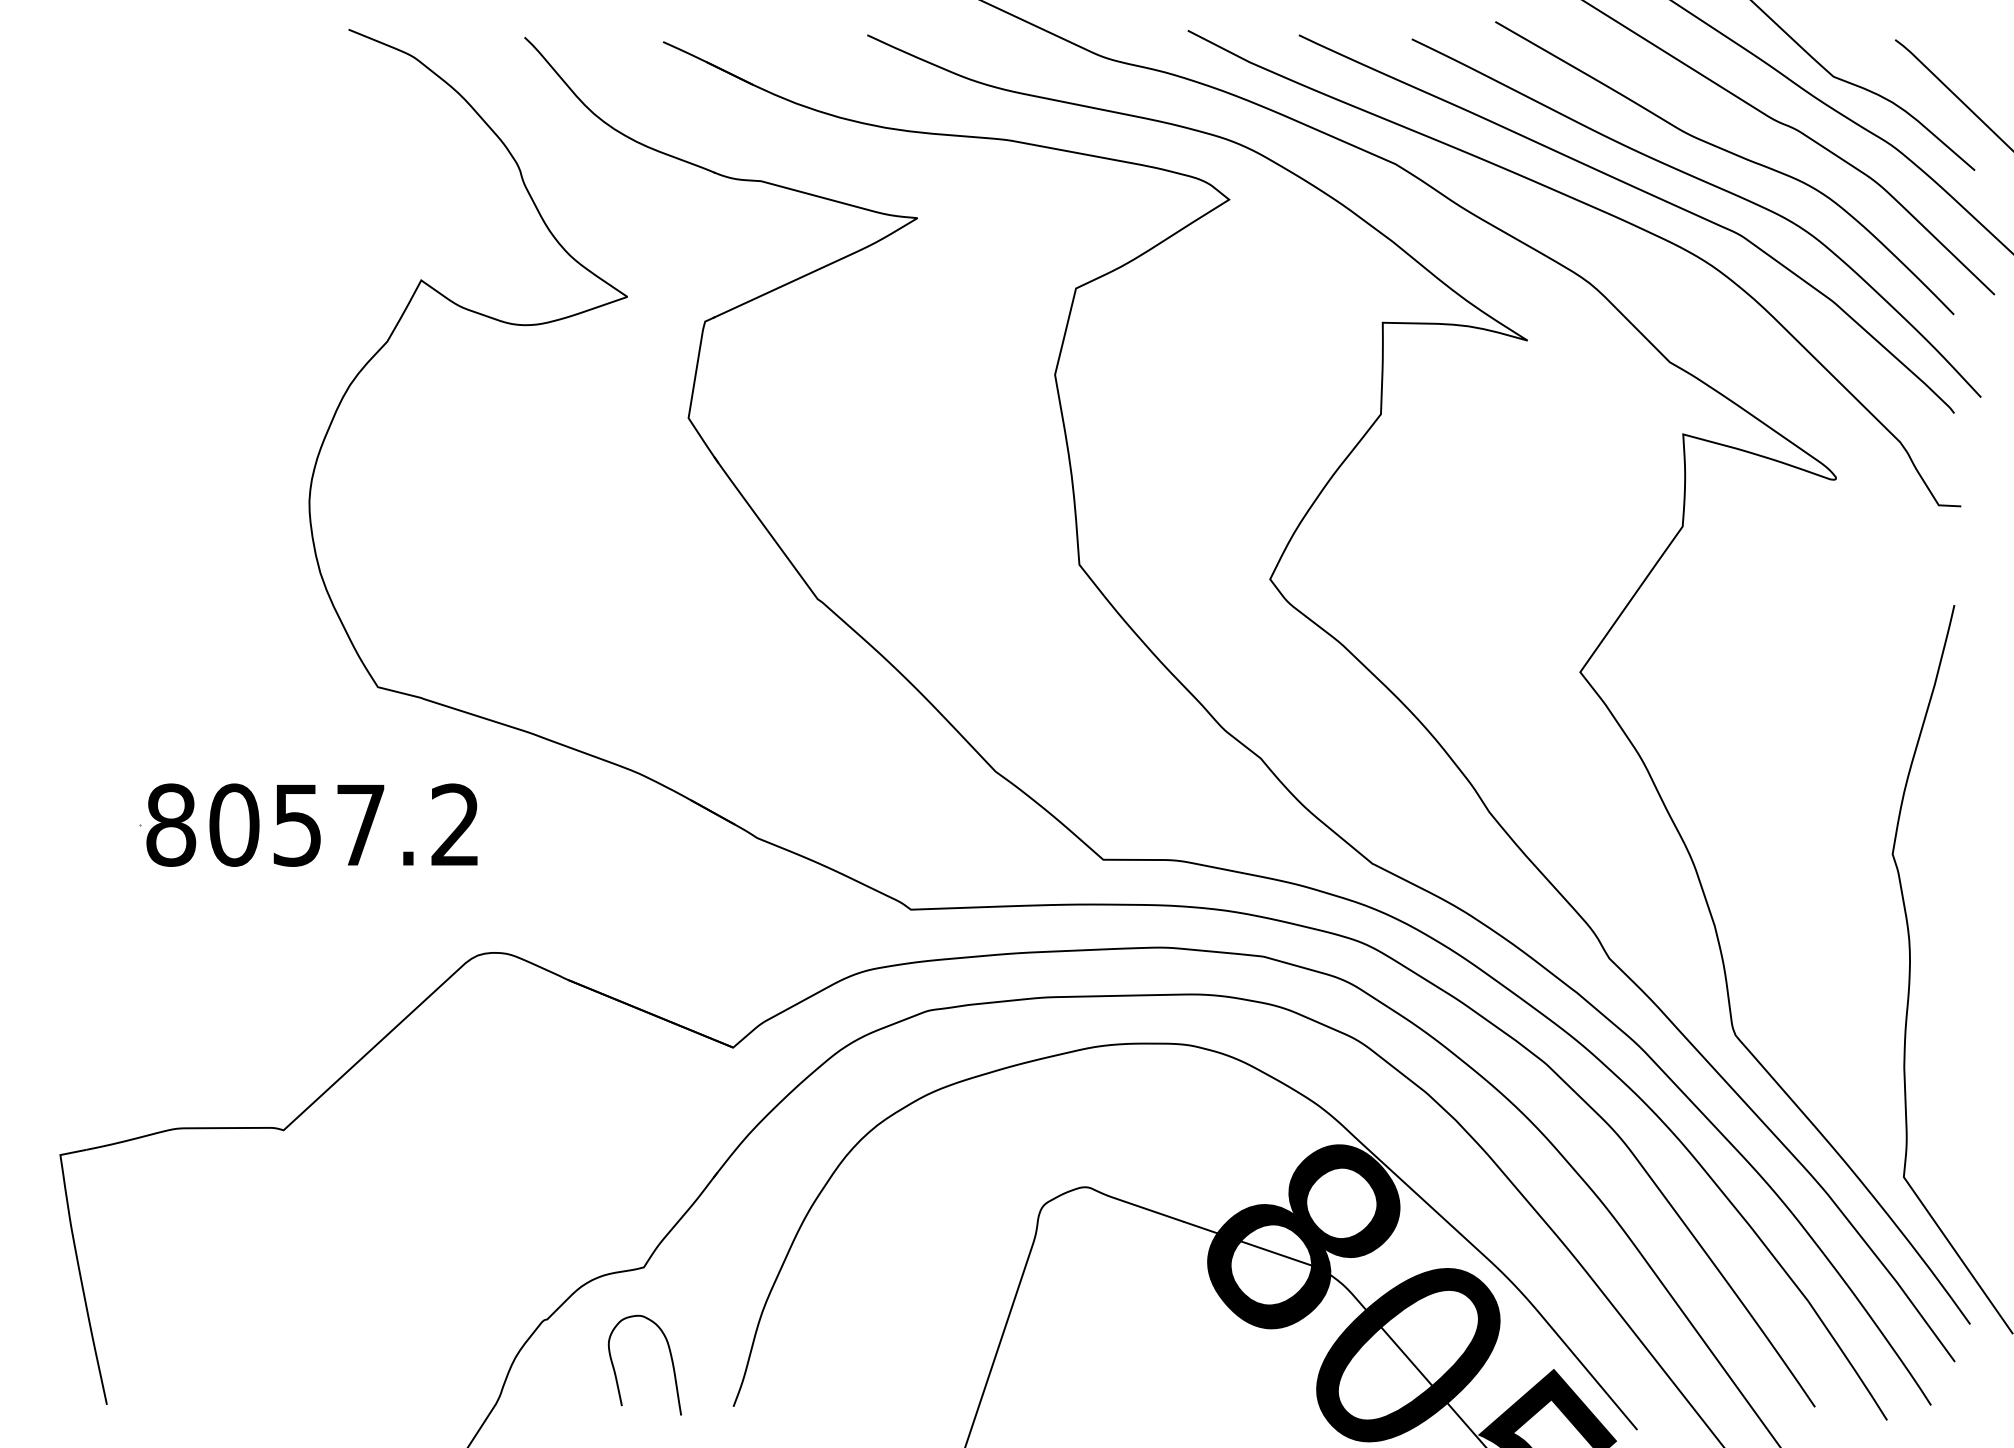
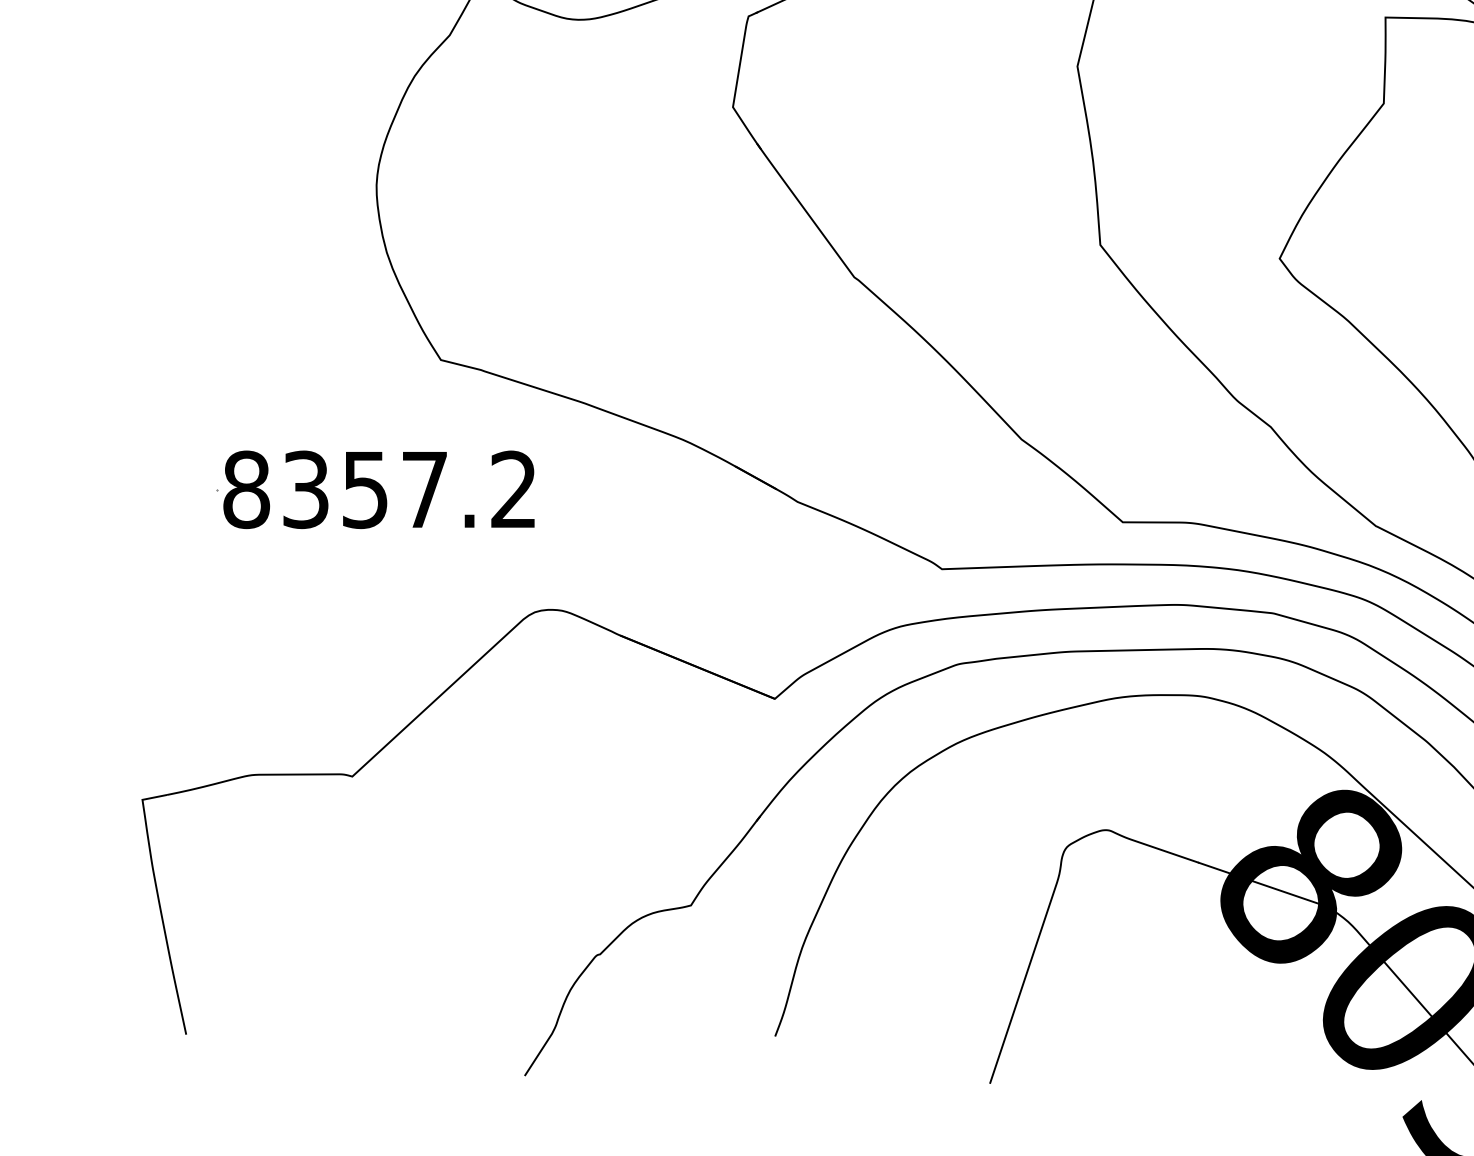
text: (234, 824) -> (306, 489), 8057.2 -> 8357.2
curve: (670, 1357) -> (715, 990), removed

